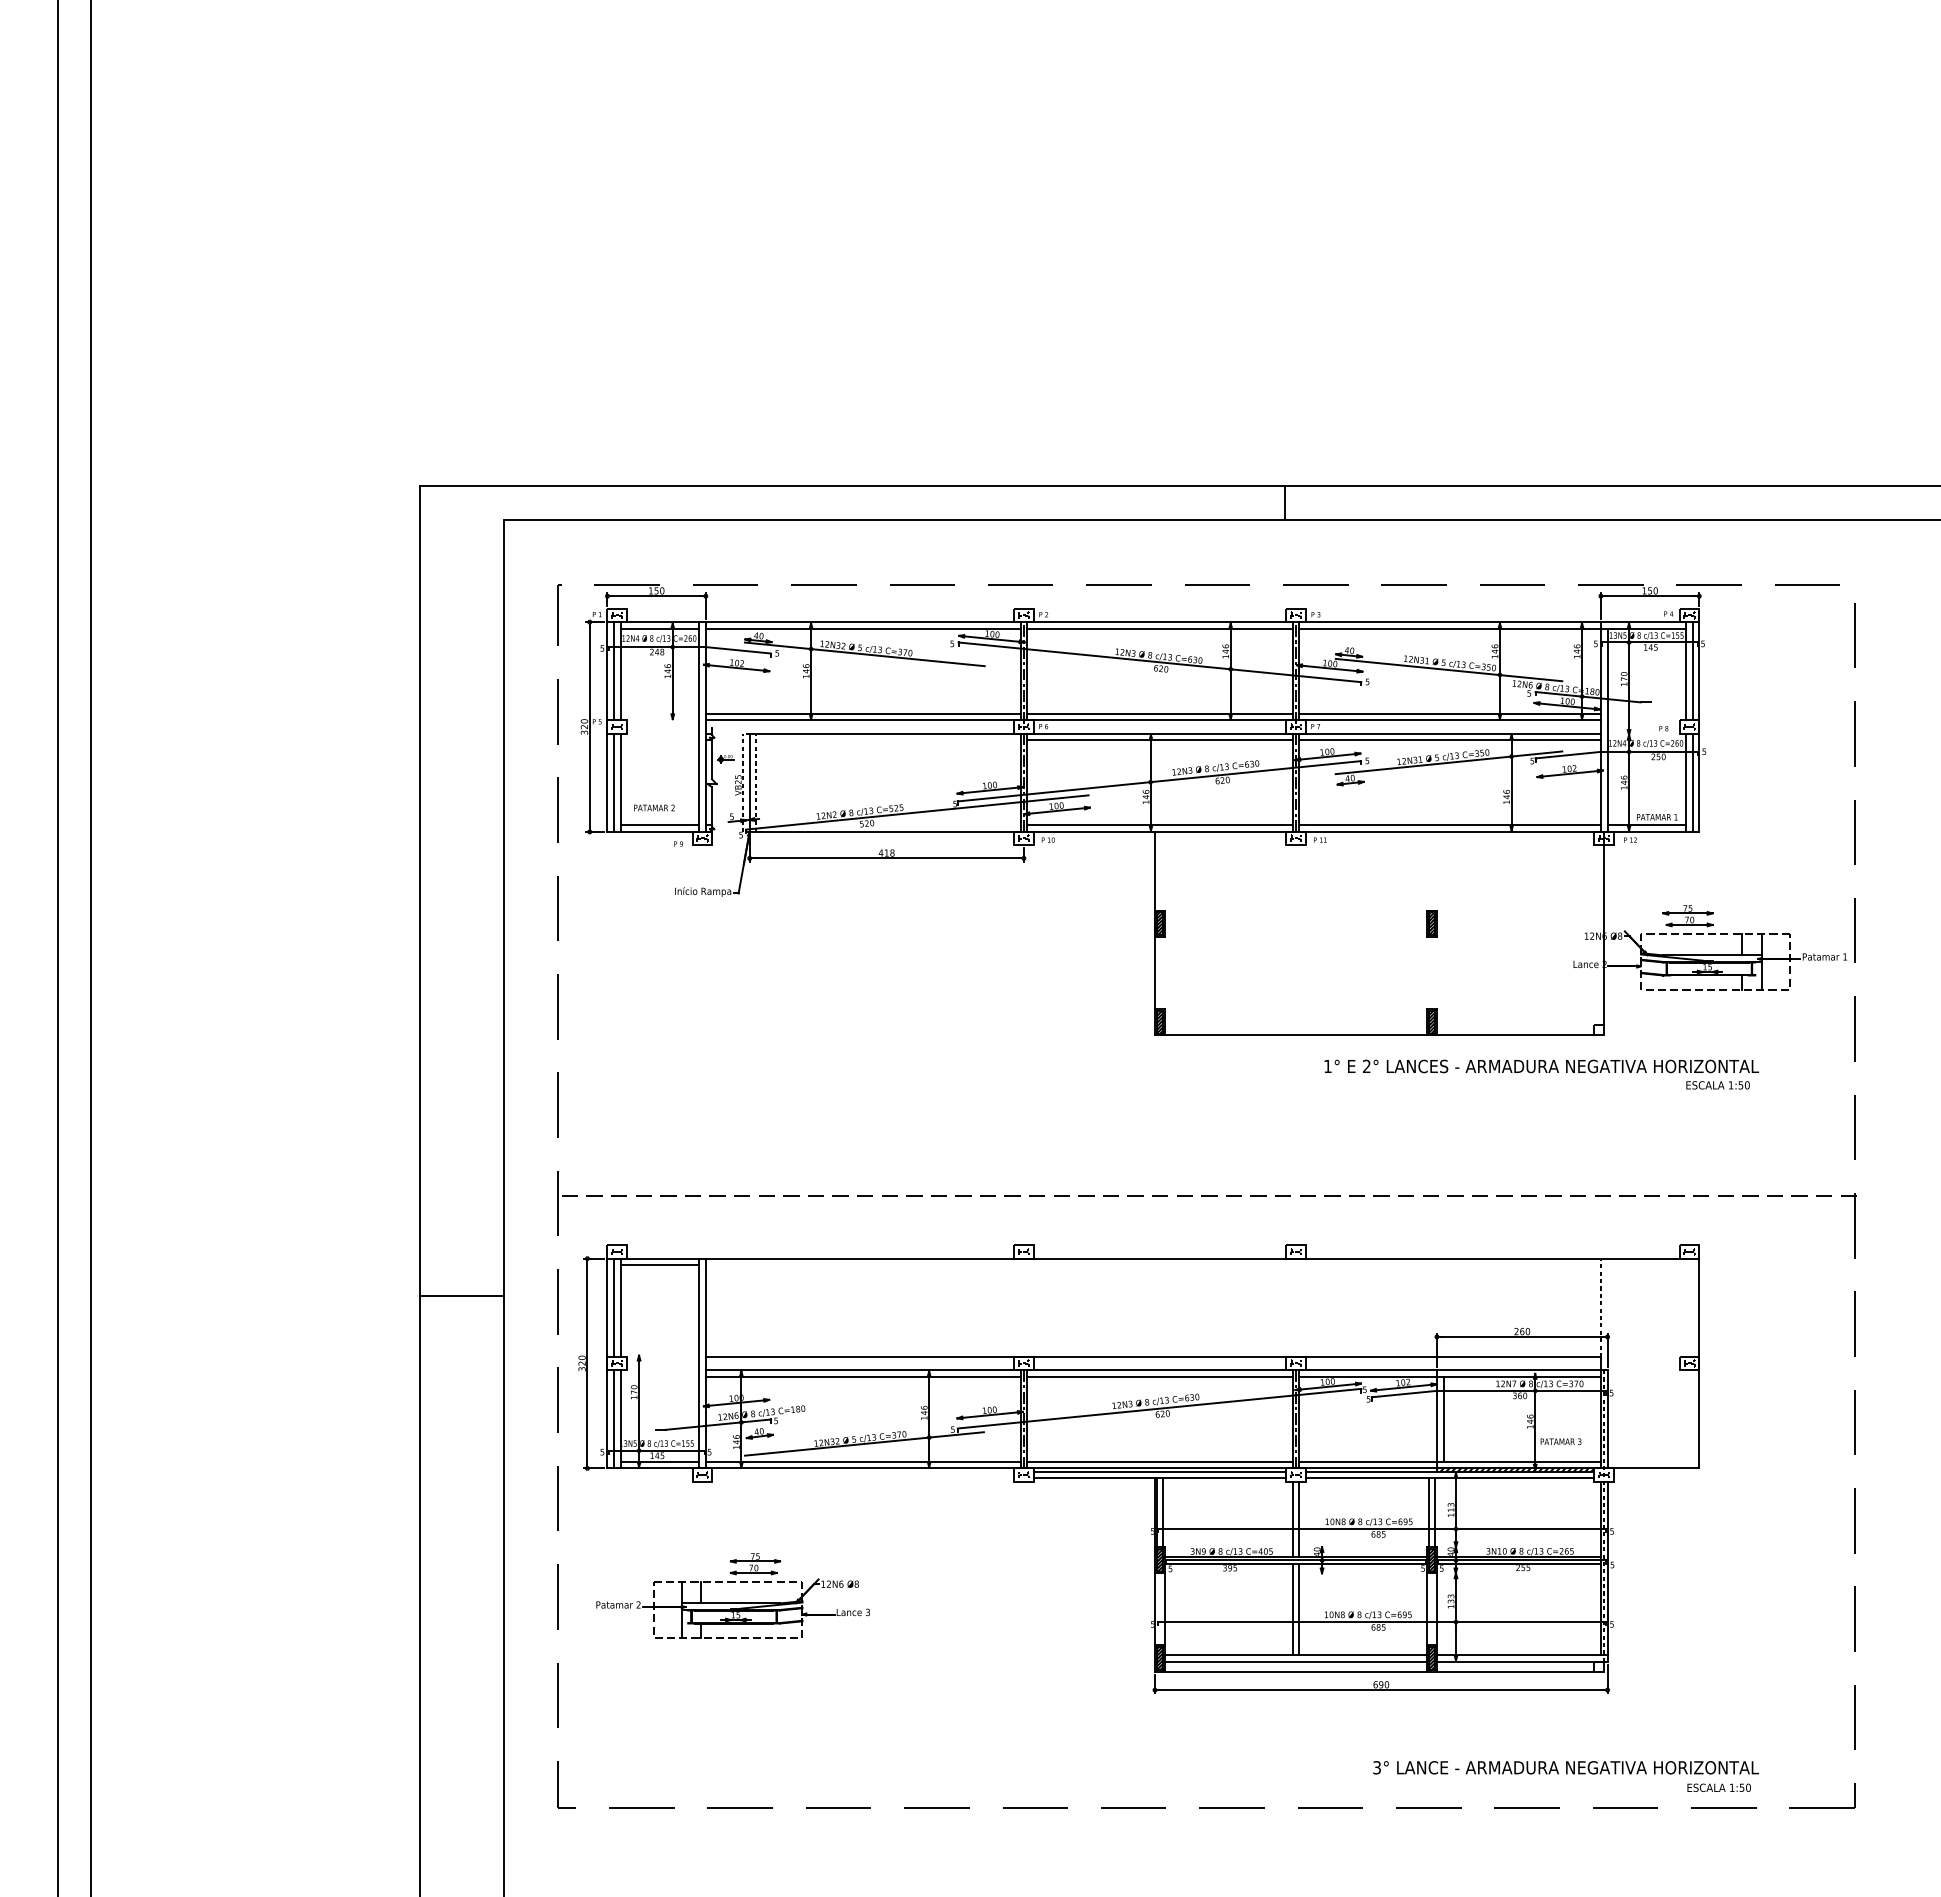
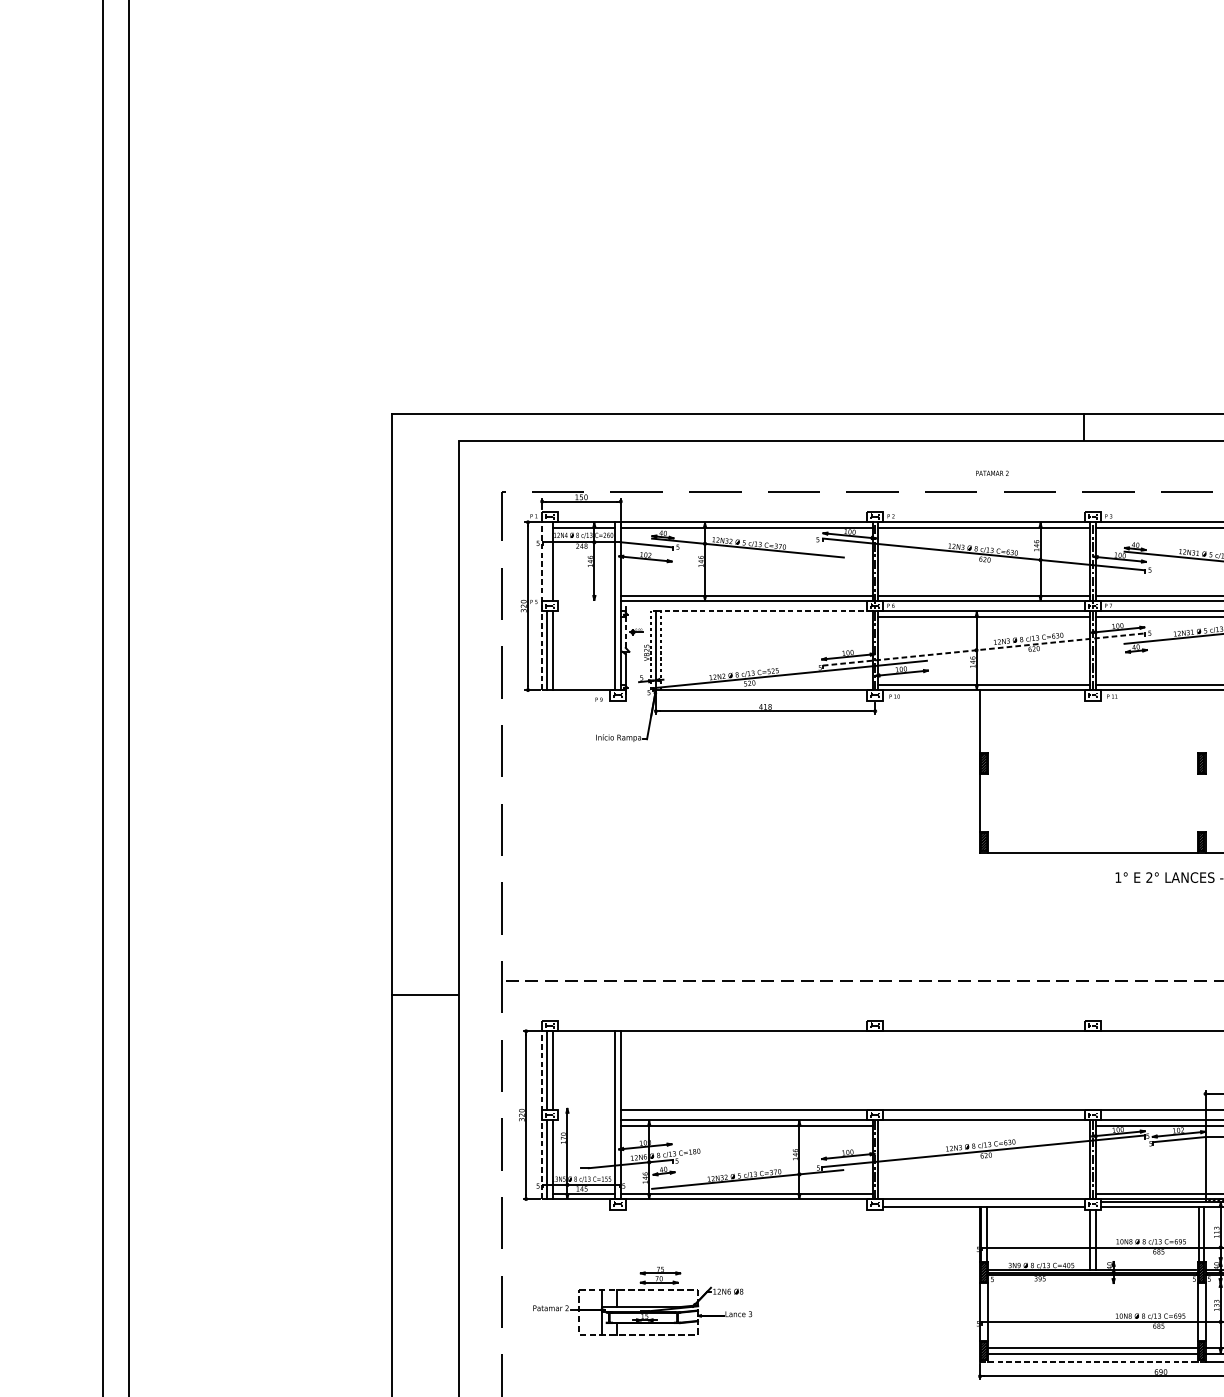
line: (613, 671) -> (546, 561), removed
line: (607, 727) -> (542, 606), solid -> dashed
line: (885, 733) -> (764, 611), solid -> dashed
line: (712, 759) -> (626, 632), solid -> dashed
line: (1160, 781) -> (984, 649), solid -> dashed
text: (654, 807) -> (992, 473), moved
line: (659, 825) -> (583, 684), removed
line: (659, 1265) -> (583, 1036), removed
line: (460, 1296) -> (424, 995), moved
line: (607, 1363) -> (542, 1115), solid -> dashed
line: (1159, 1376) -> (983, 1125), removed
line: (1443, 1418) -> (1210, 1159), removed
line: (1159, 1461) -> (983, 1193), removed
line: (1159, 1471) -> (983, 1201), removed
line: (1292, 1609) -> (1089, 1311), removed
line: (1299, 1609) -> (1095, 1311), removed
line: (1295, 1671) -> (1092, 1361), solid -> dashed

